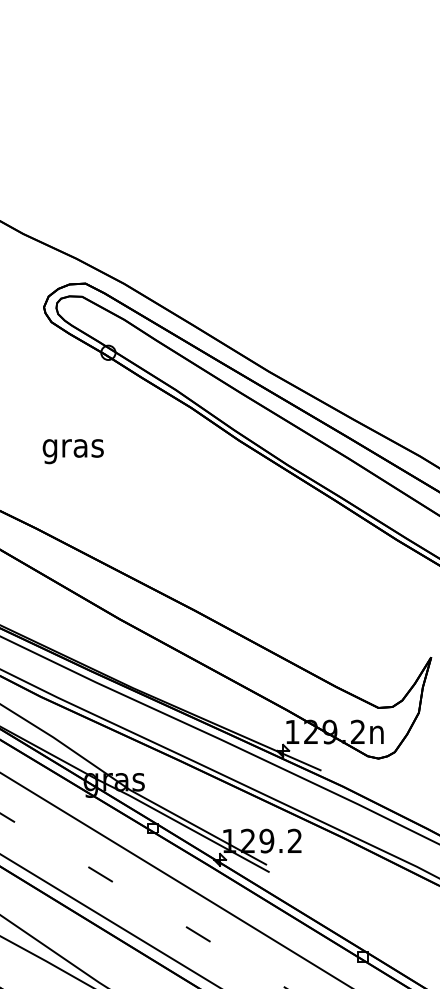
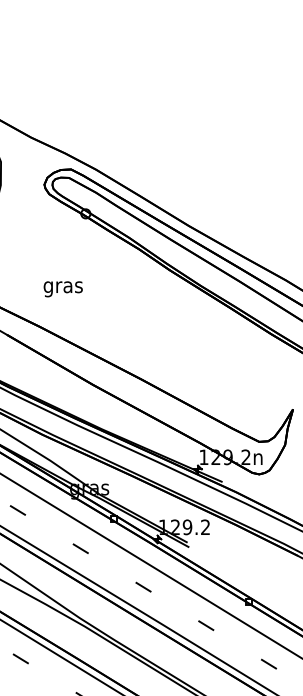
text: (72, 451) -> (62, 289), moved

